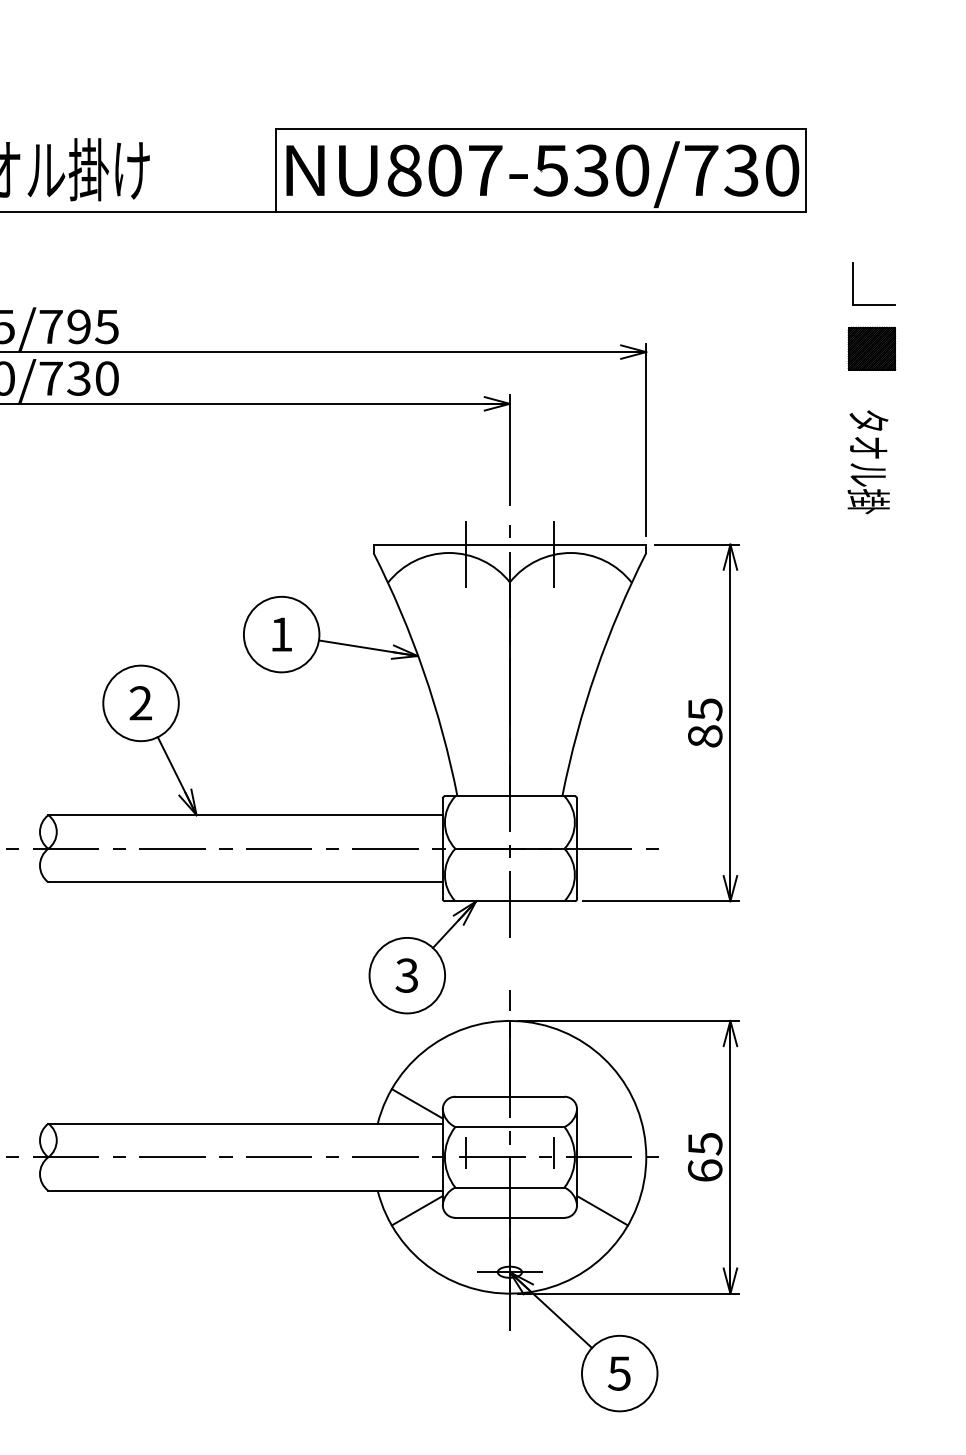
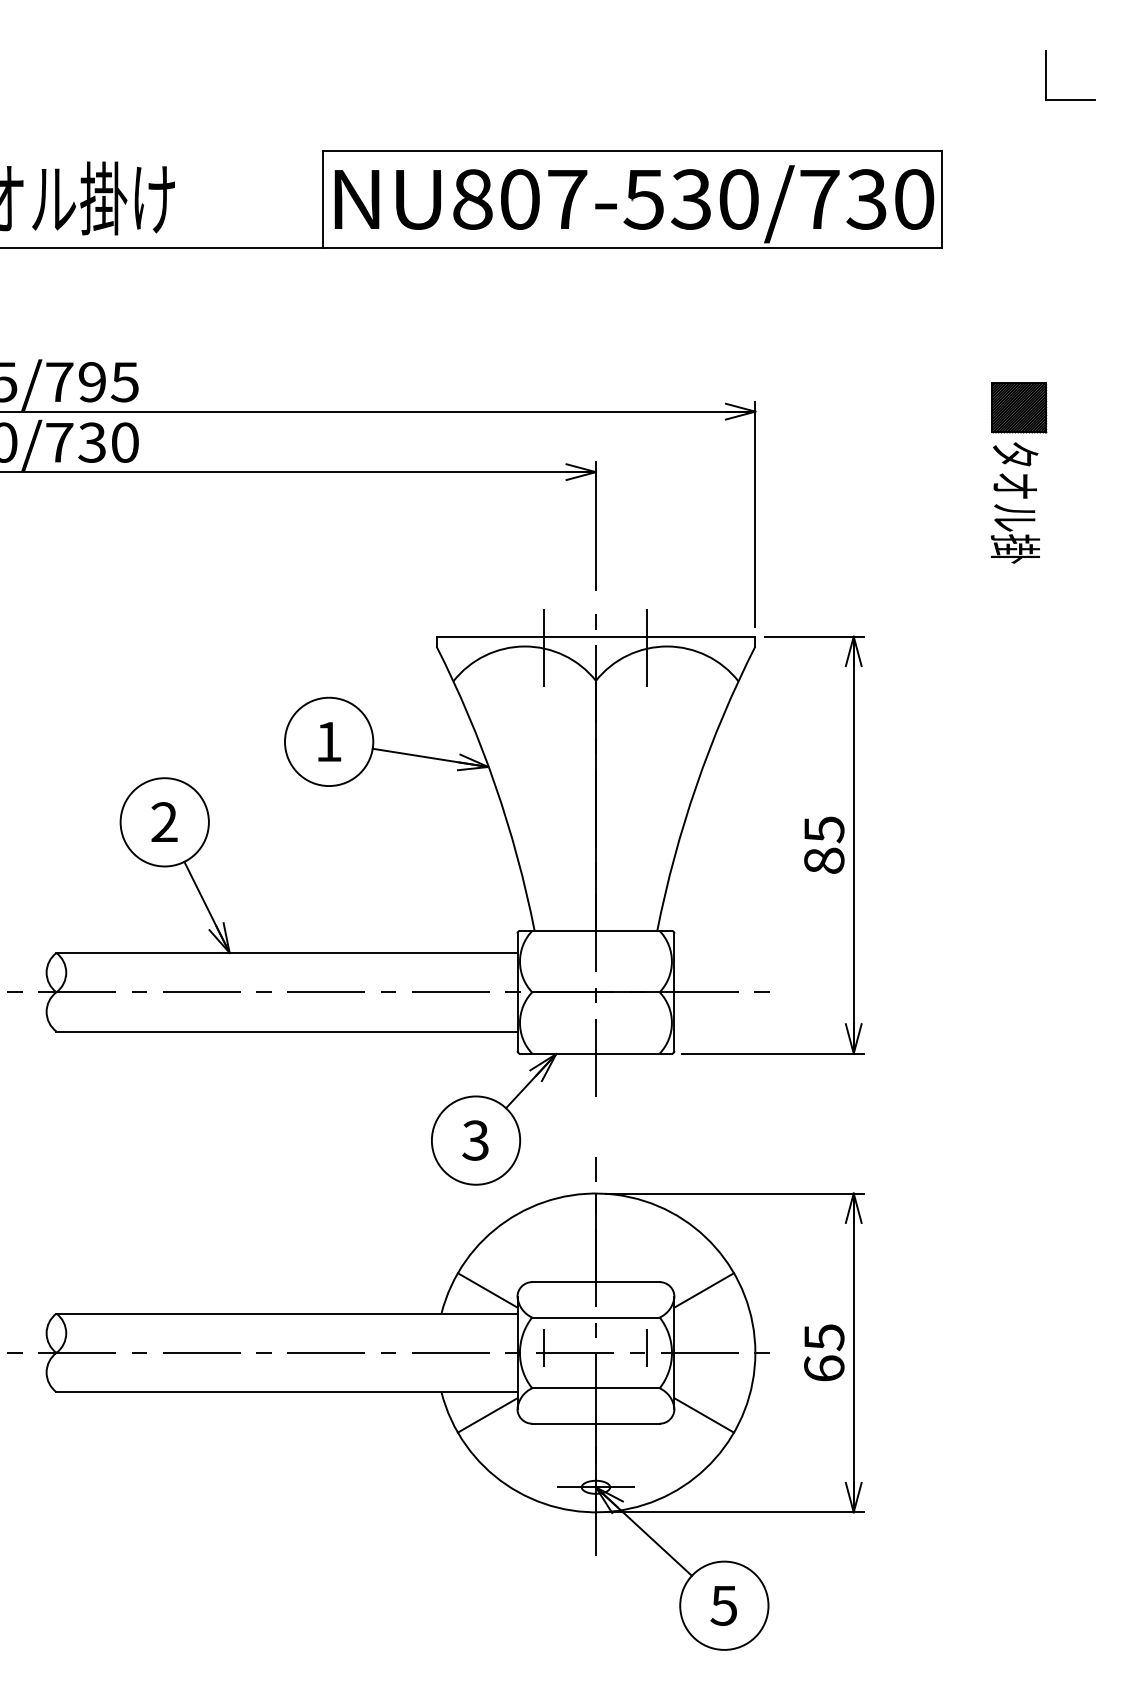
part: (853, 283) -> (1046, 75), moved
text: (868, 462) -> (1015, 503), moved
line: (602, 1103) -> (704, 1290), added

